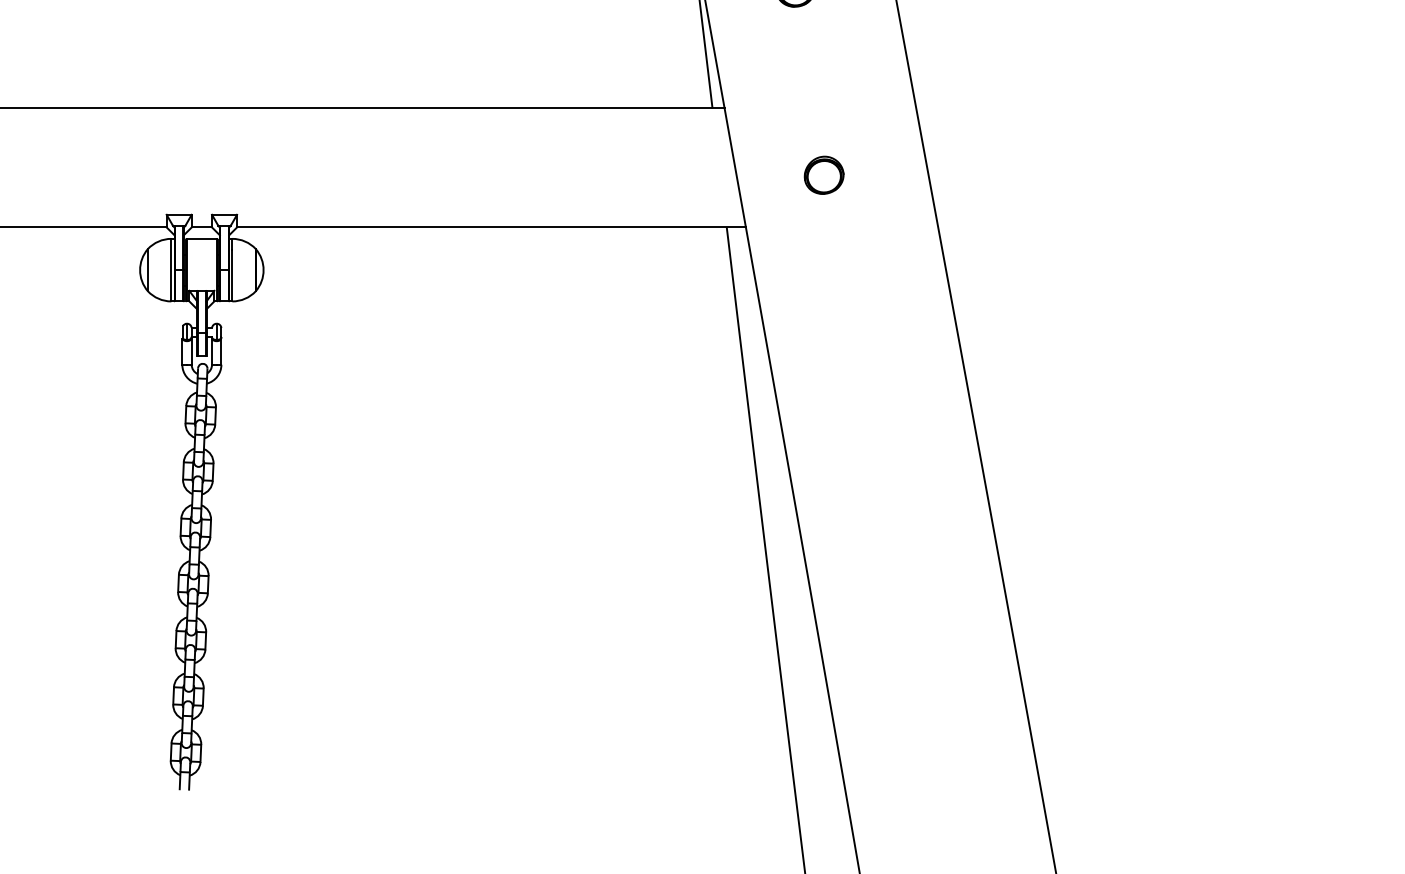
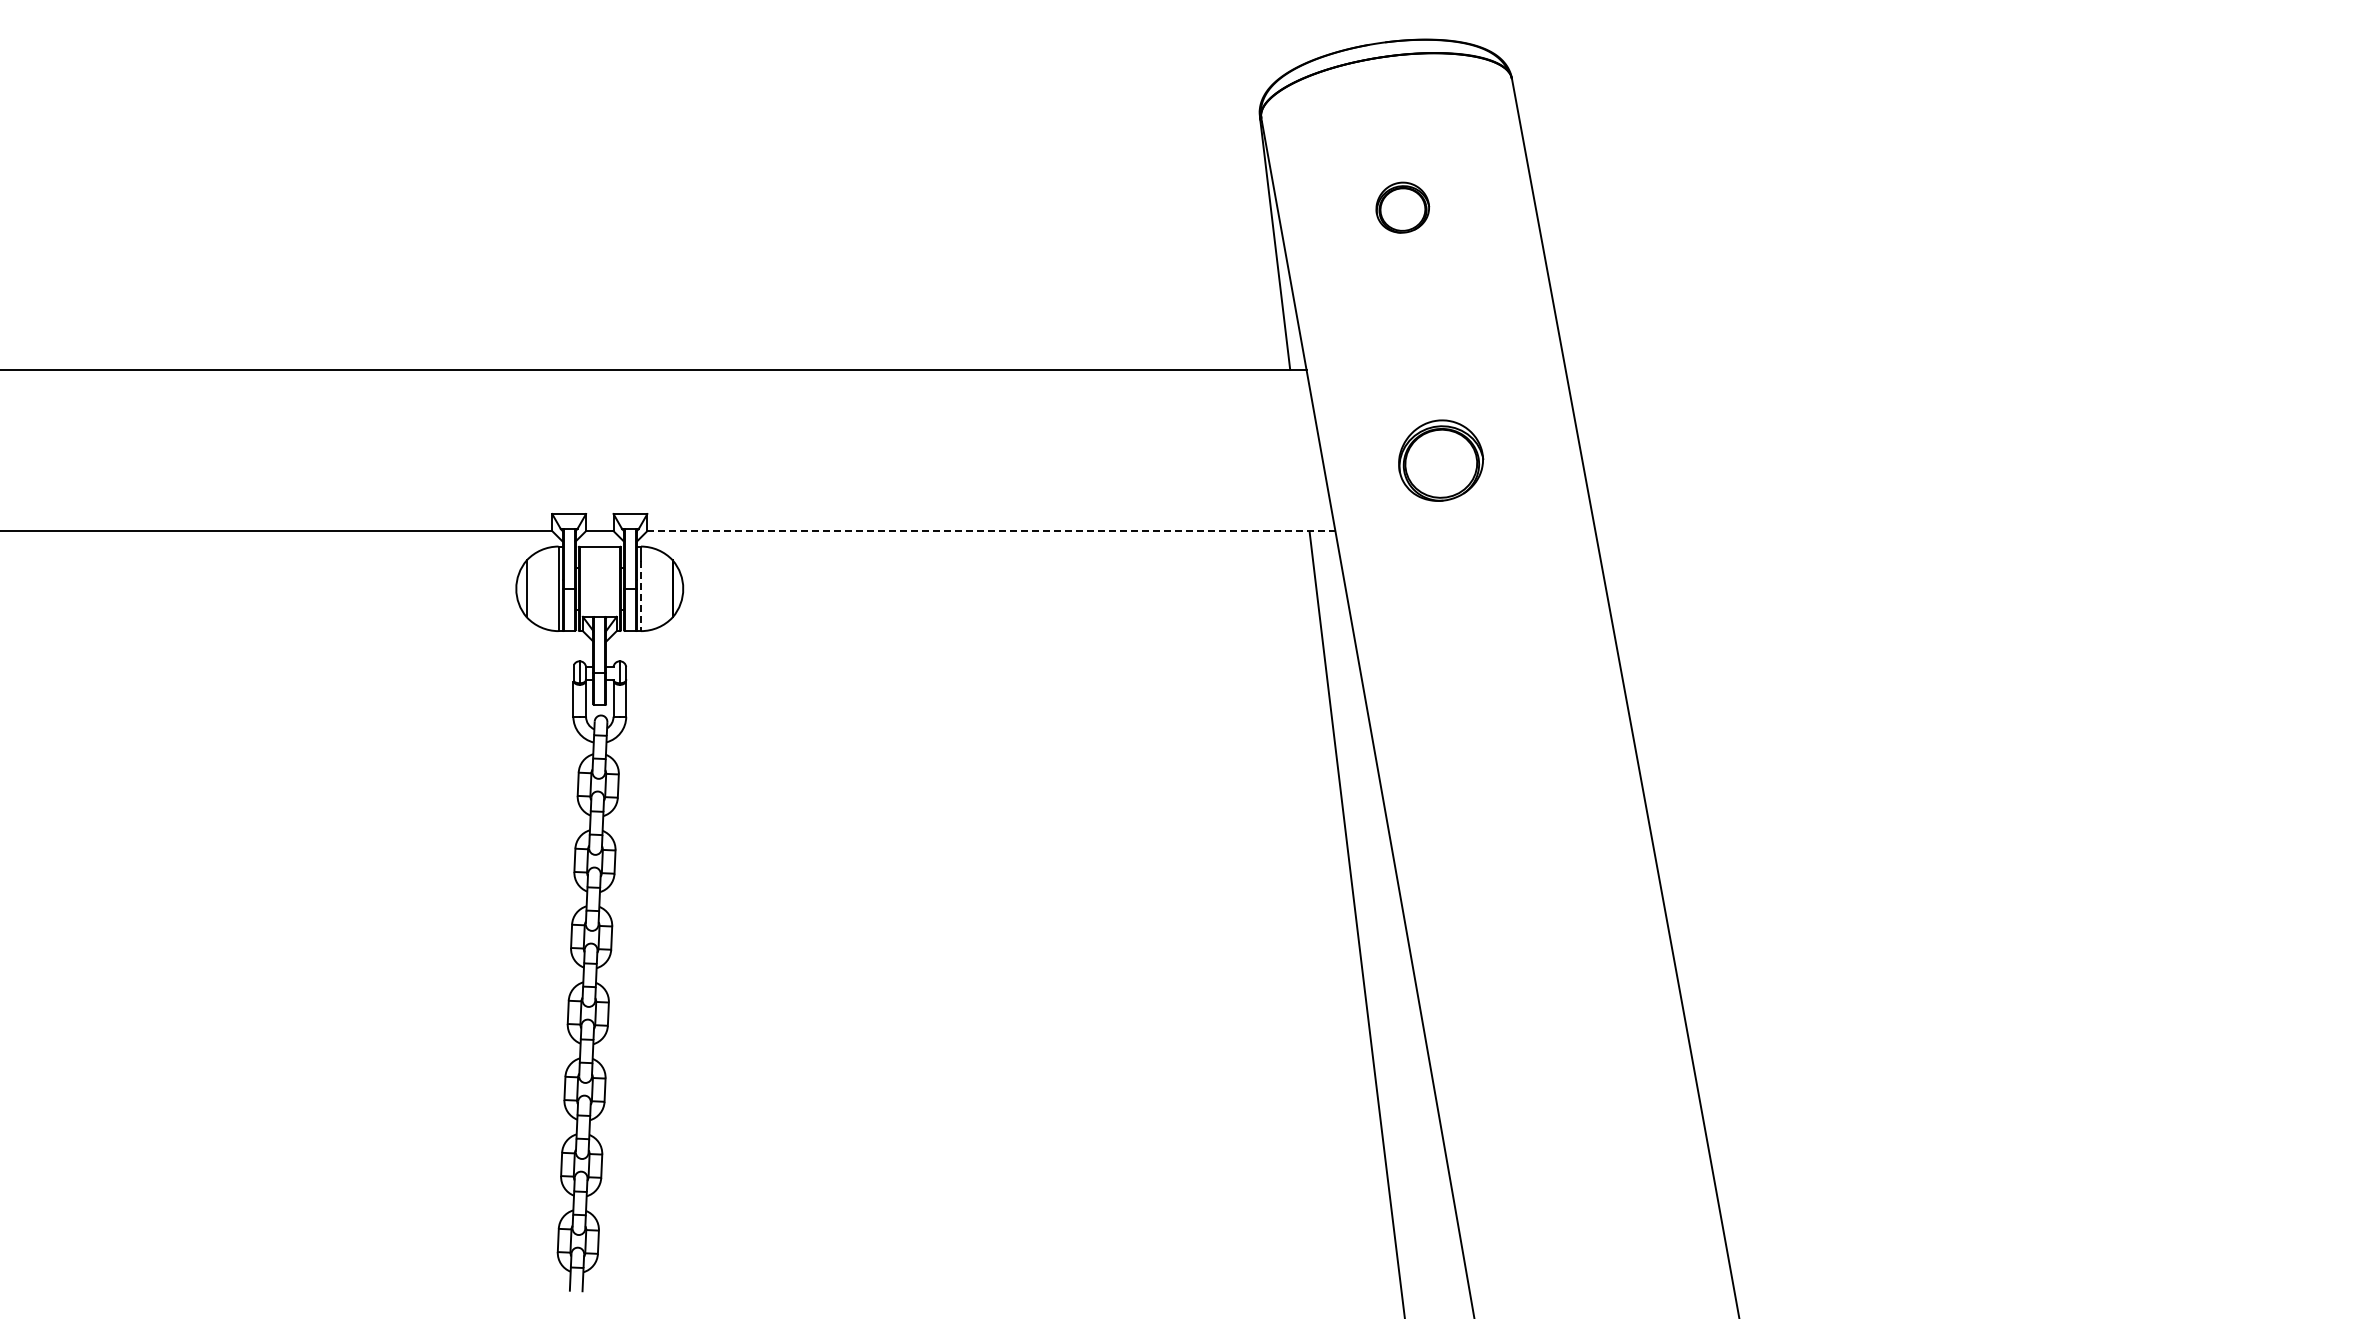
part: (824, 175) -> (1441, 460), size x1.6
line: (491, 227) -> (991, 531), solid -> dashed
line: (232, 275) -> (641, 596), solid -> dashed

